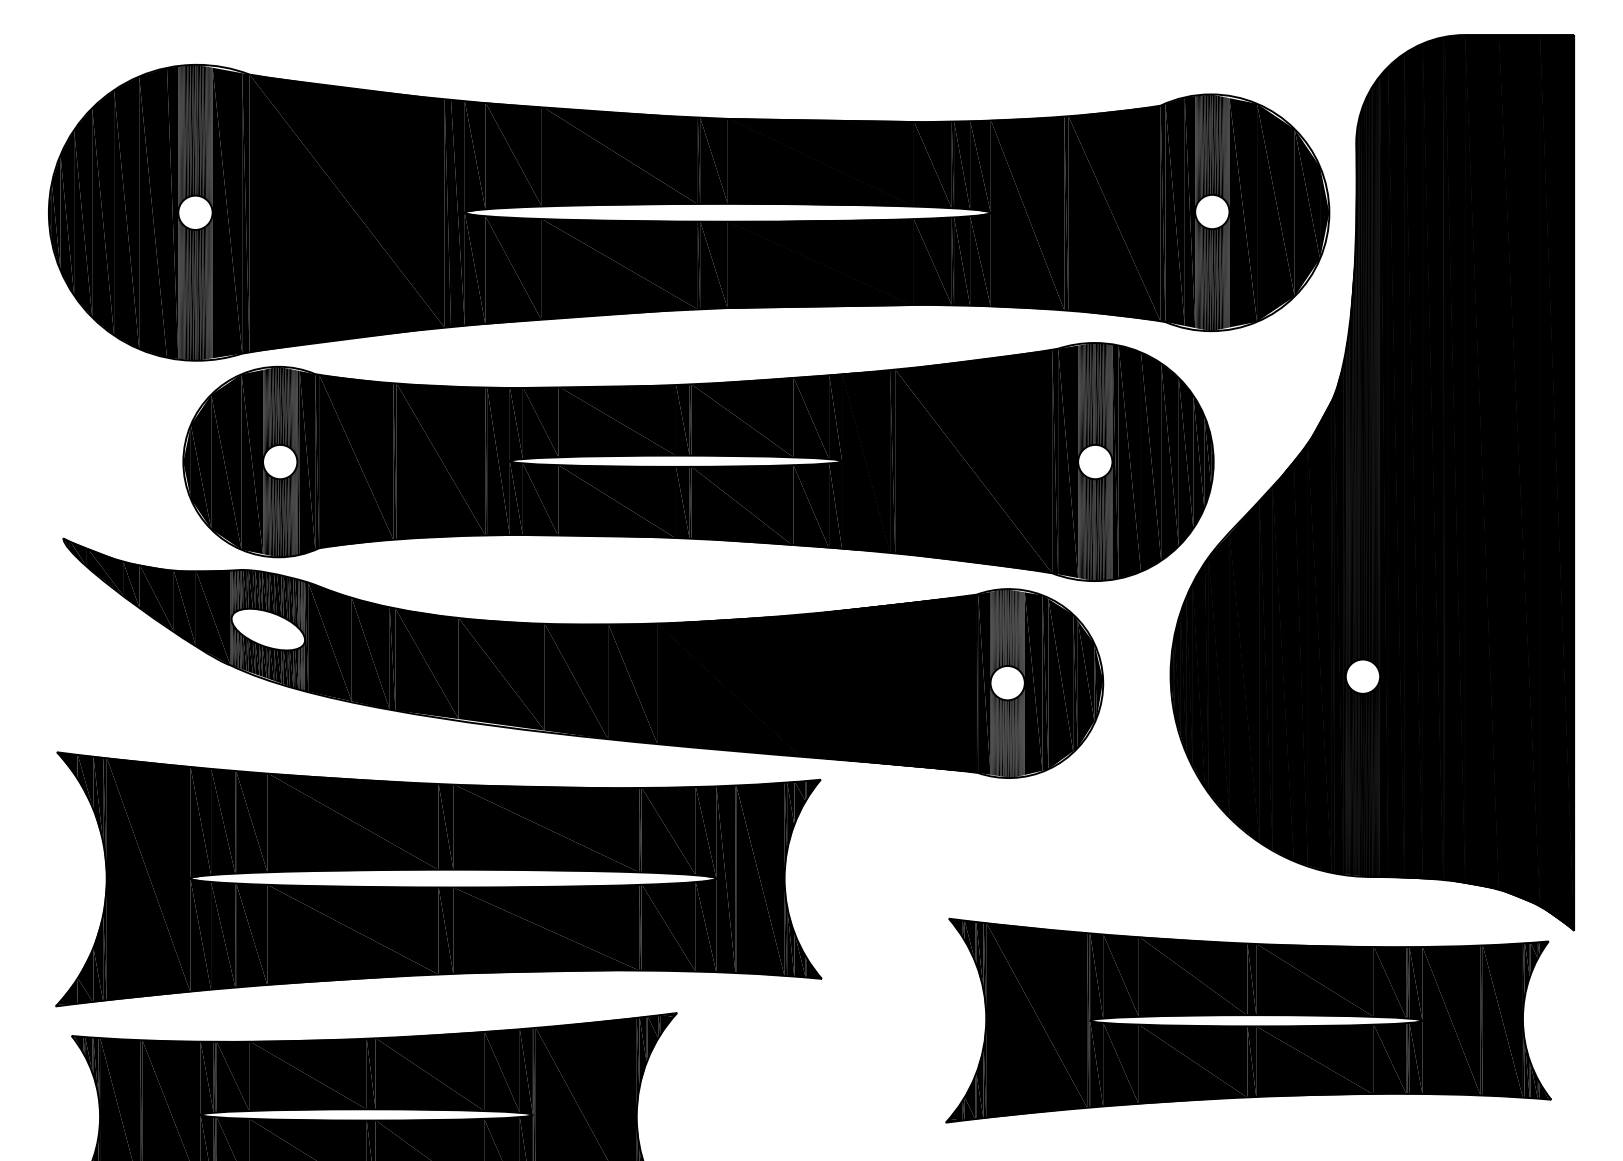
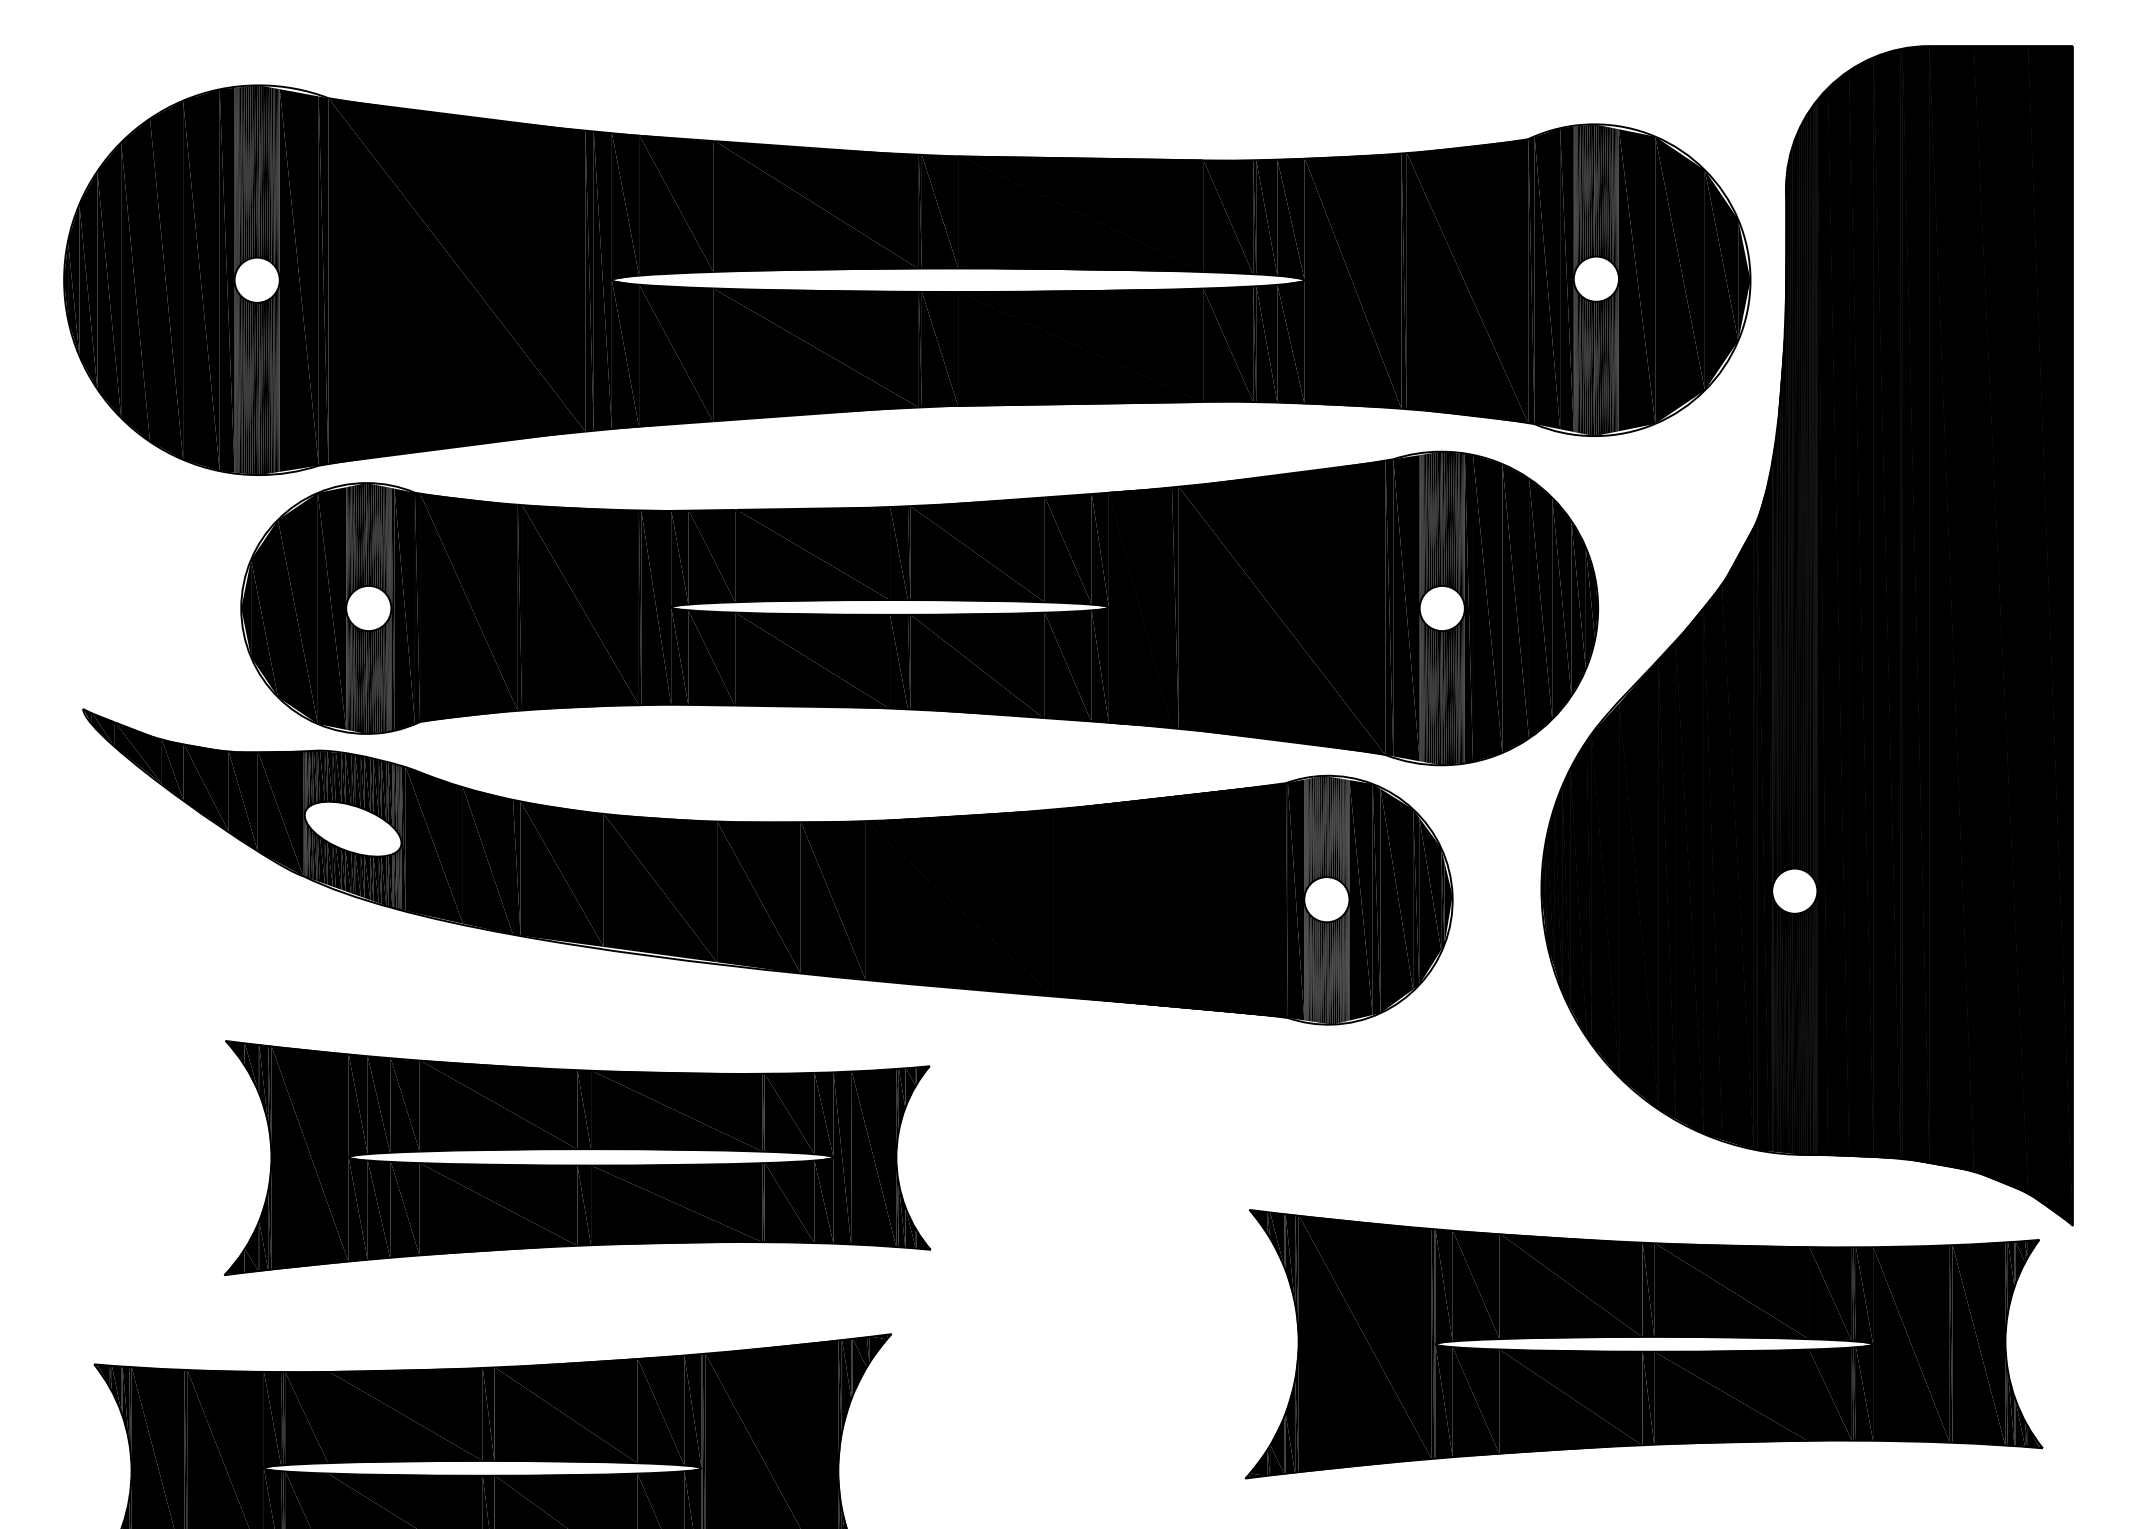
part: (438, 878) -> (577, 1157), size x0.7

